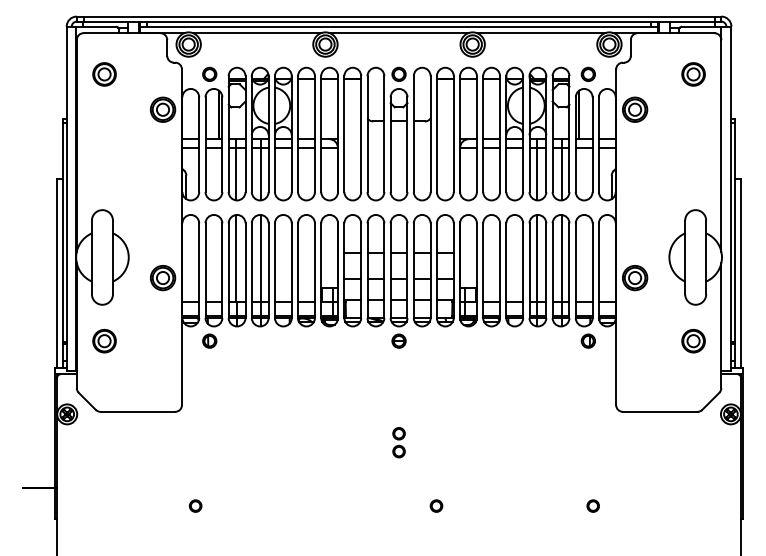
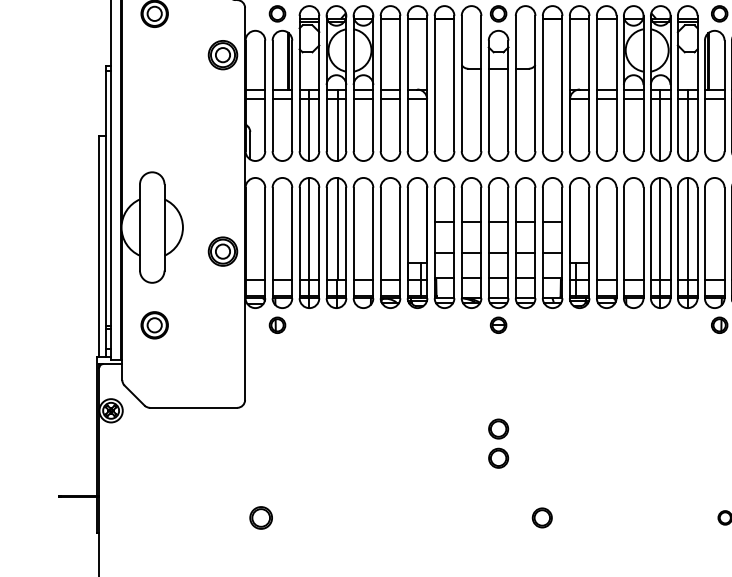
part: (398, 442) -> (497, 443), size x1.4
part: (195, 505) -> (260, 517), size x1.6
part: (436, 505) -> (542, 517), size x1.4

